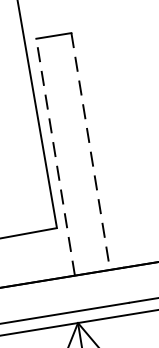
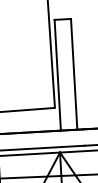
line: (91, 151) -> (74, 74), dashed -> solid
line: (54, 155) -> (57, 74), dashed -> solid

